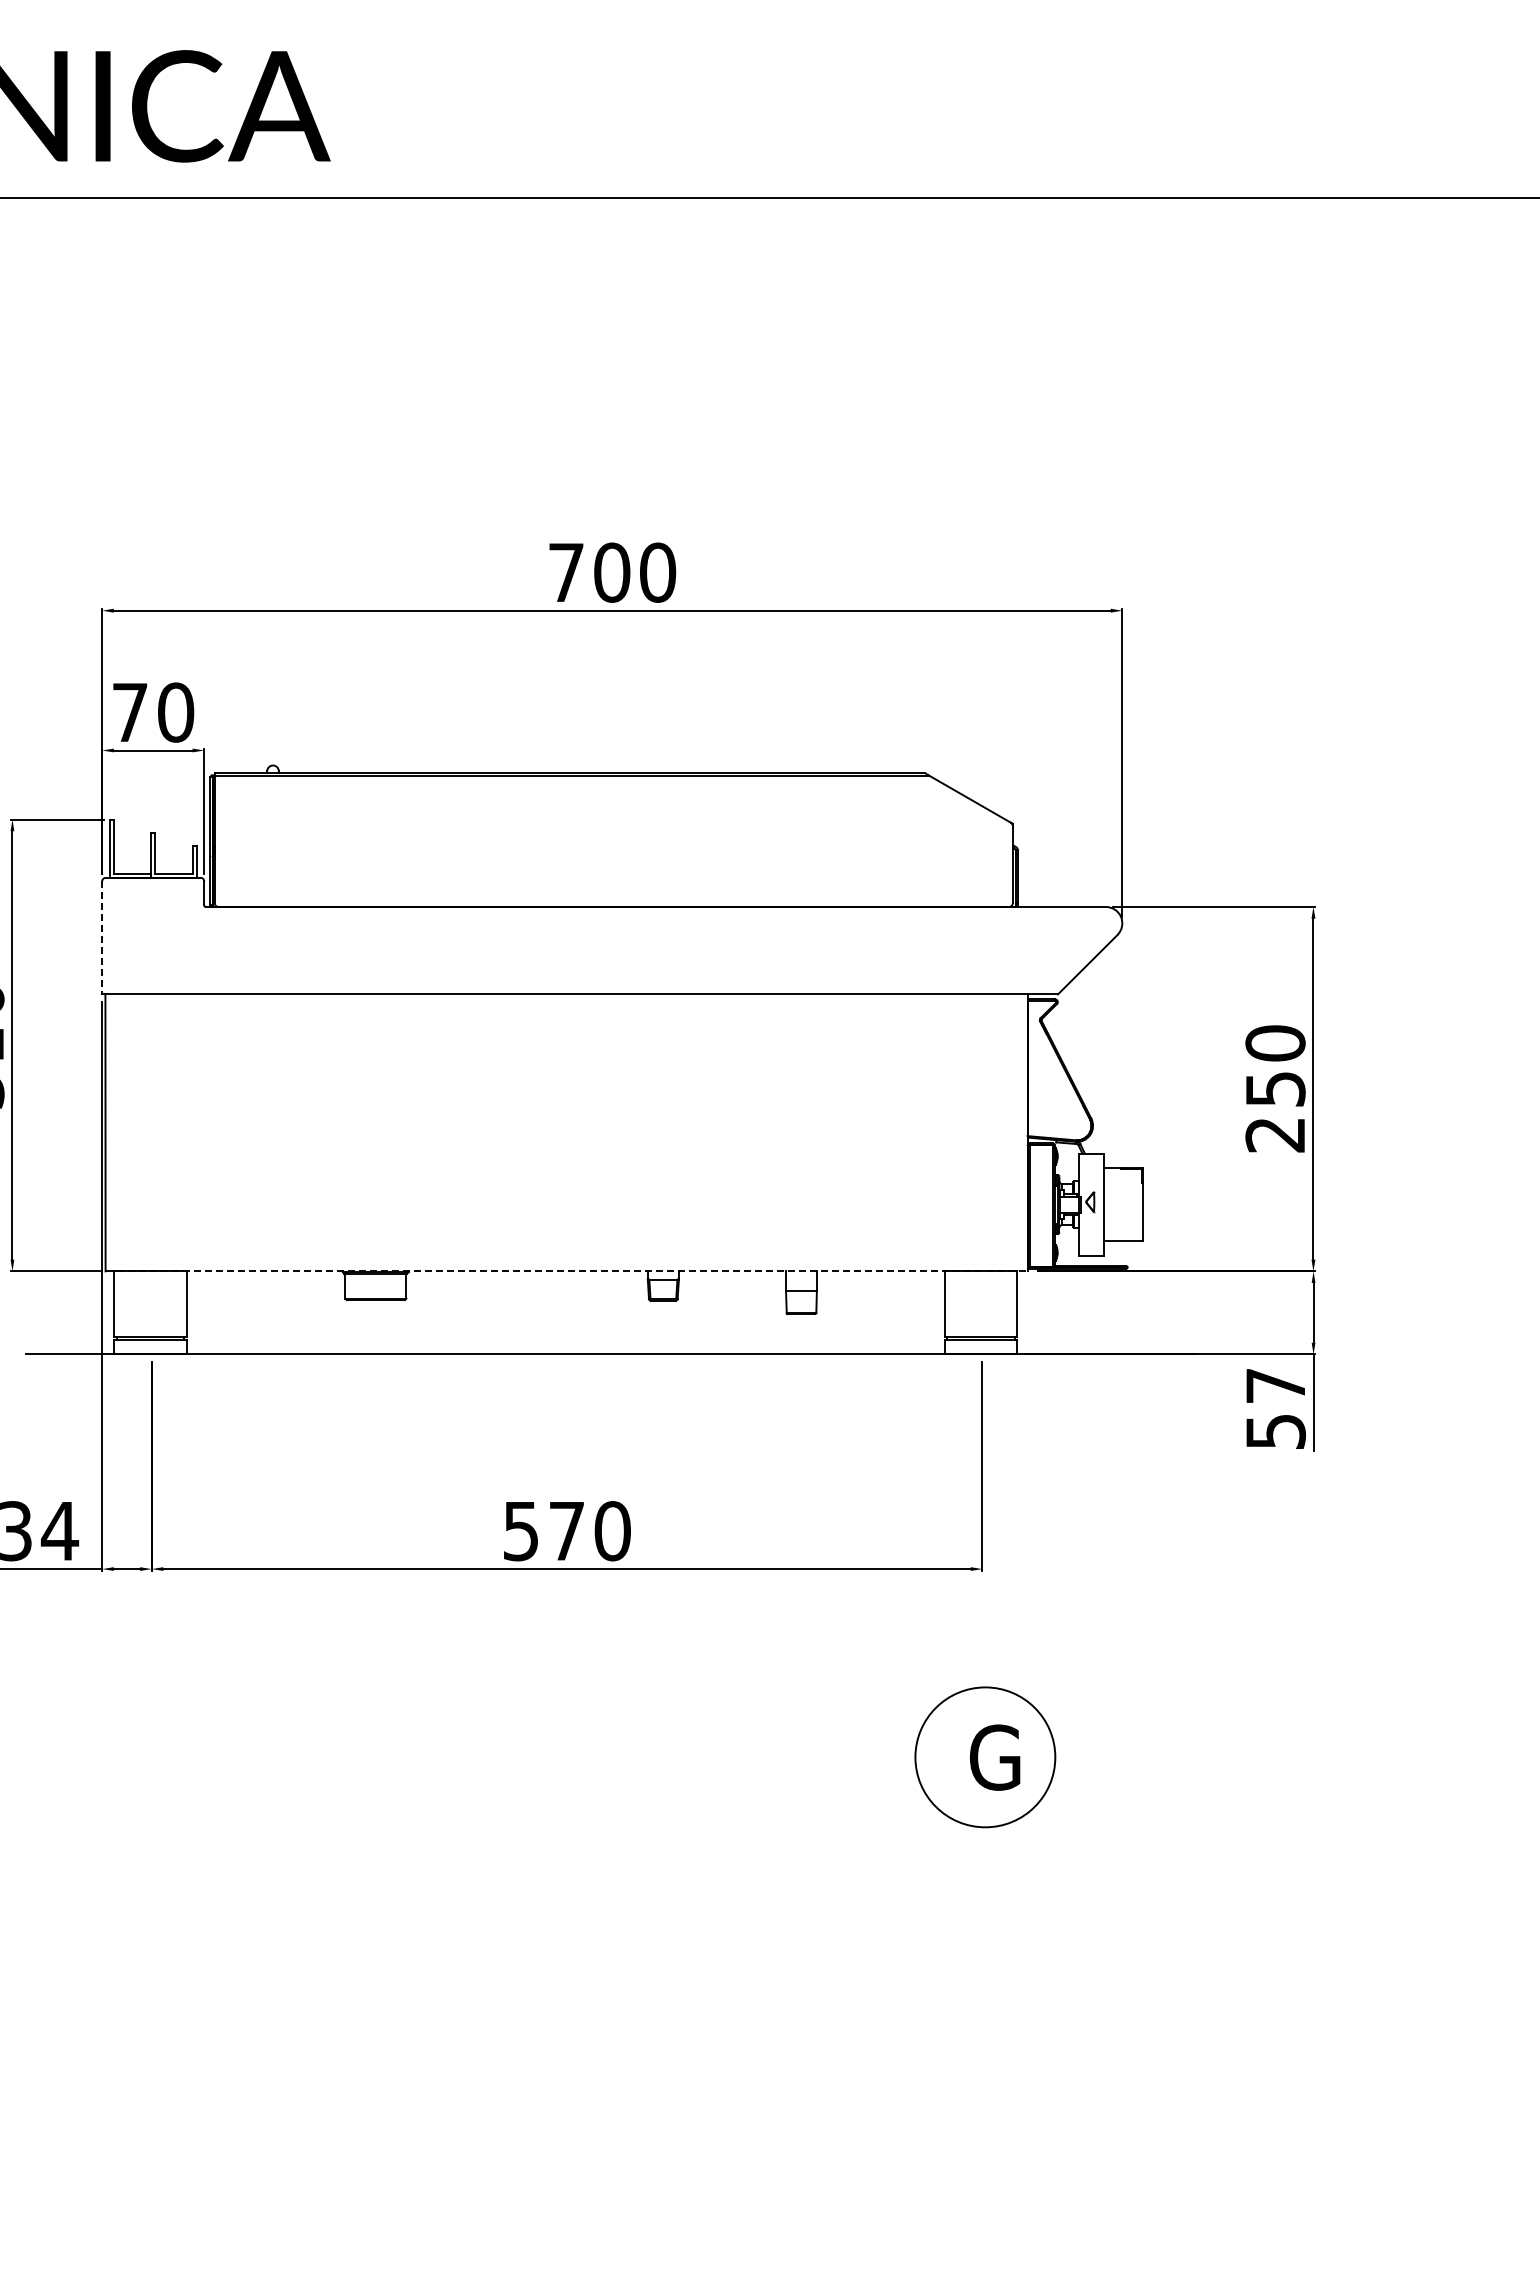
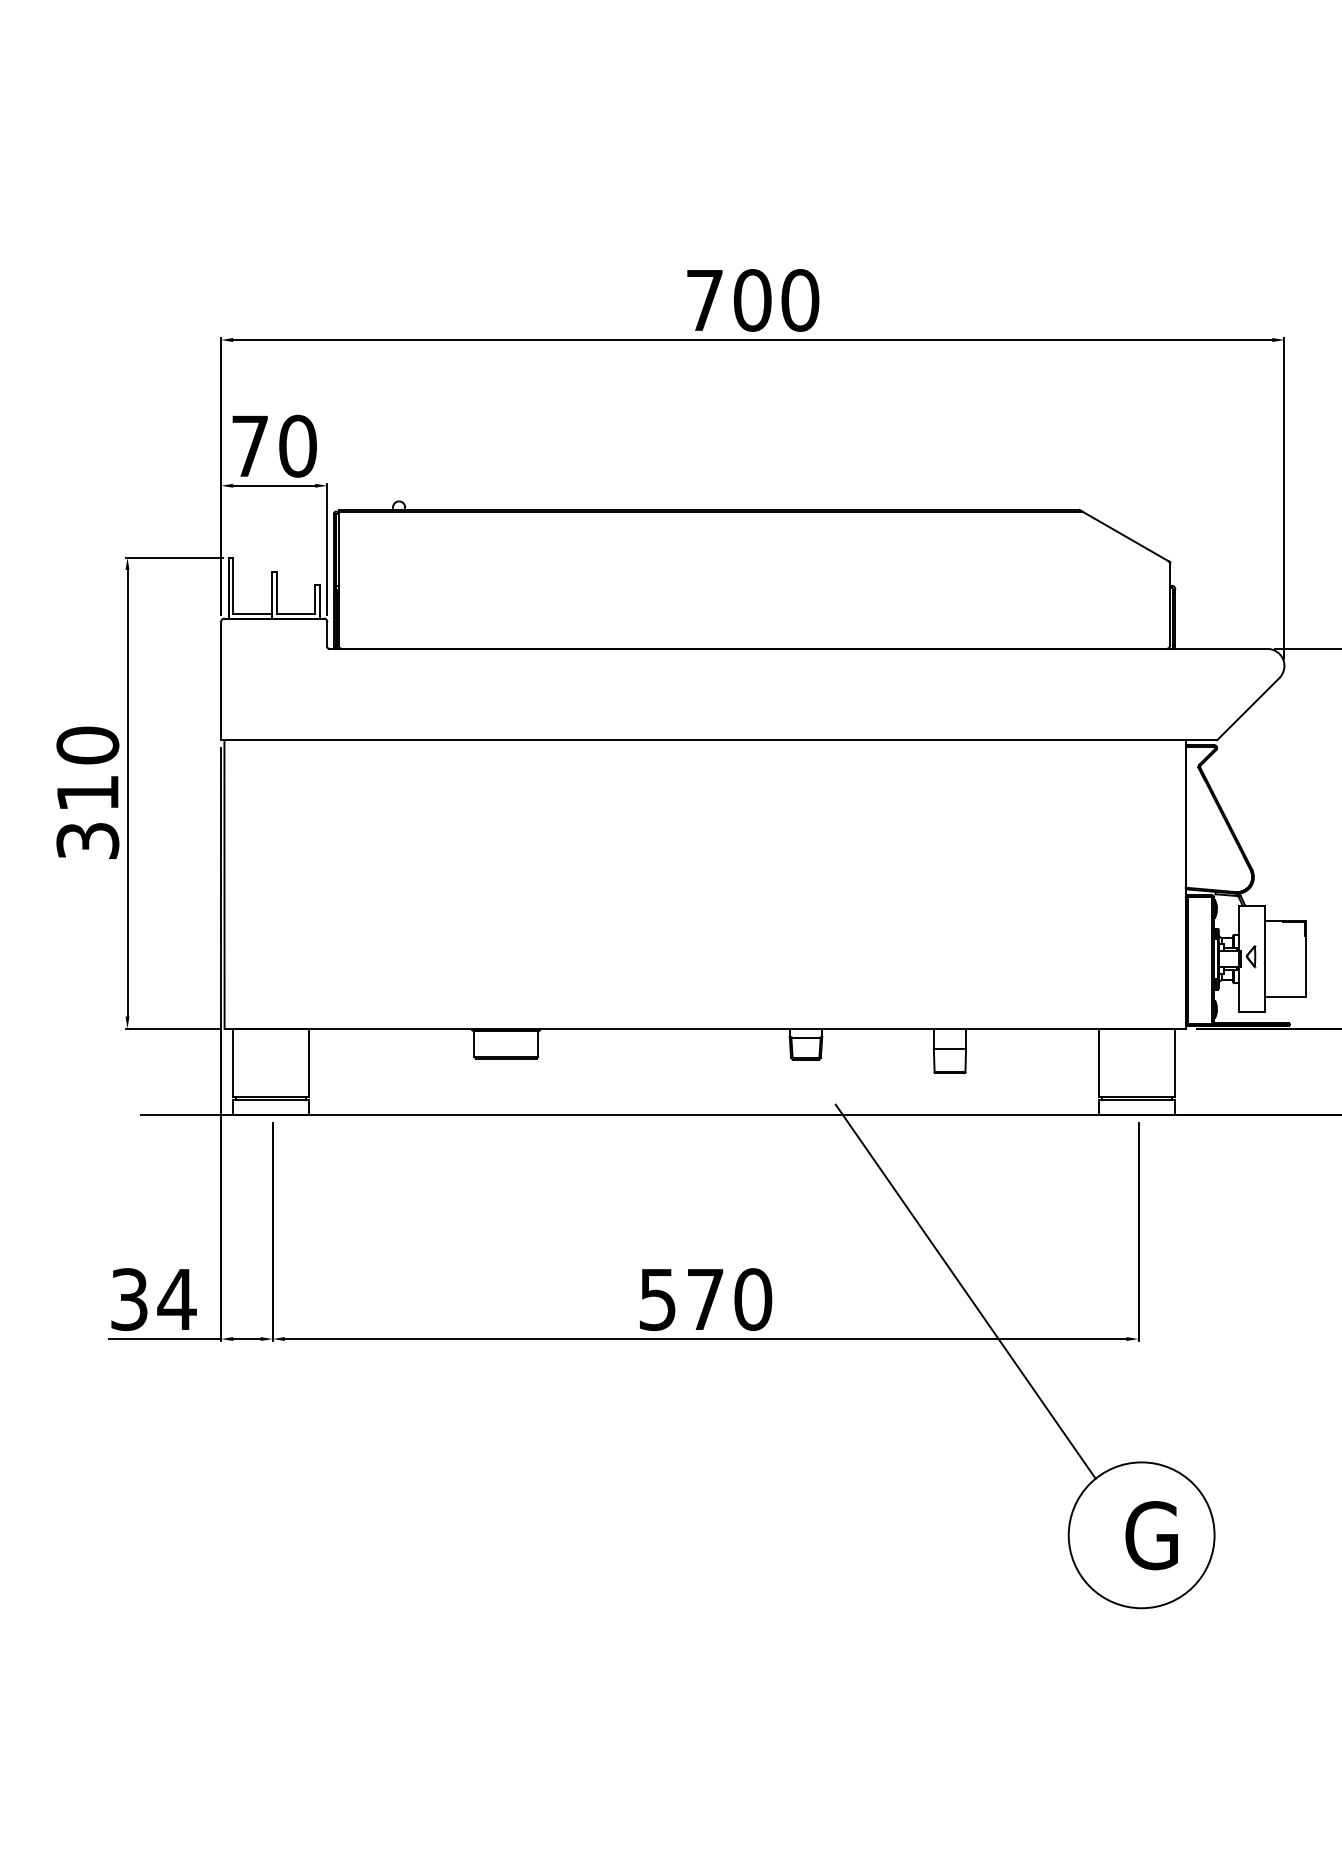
line: (102, 937) -> (221, 680), dashed -> solid
line: (567, 1271) -> (706, 1028), dashed -> solid
line: (816, 1523) -> (965, 1291), added

